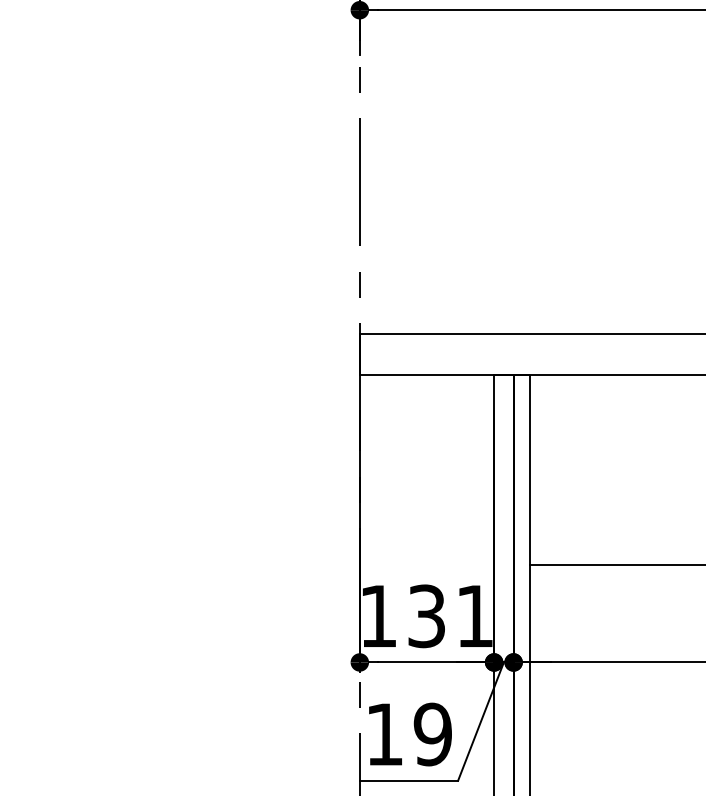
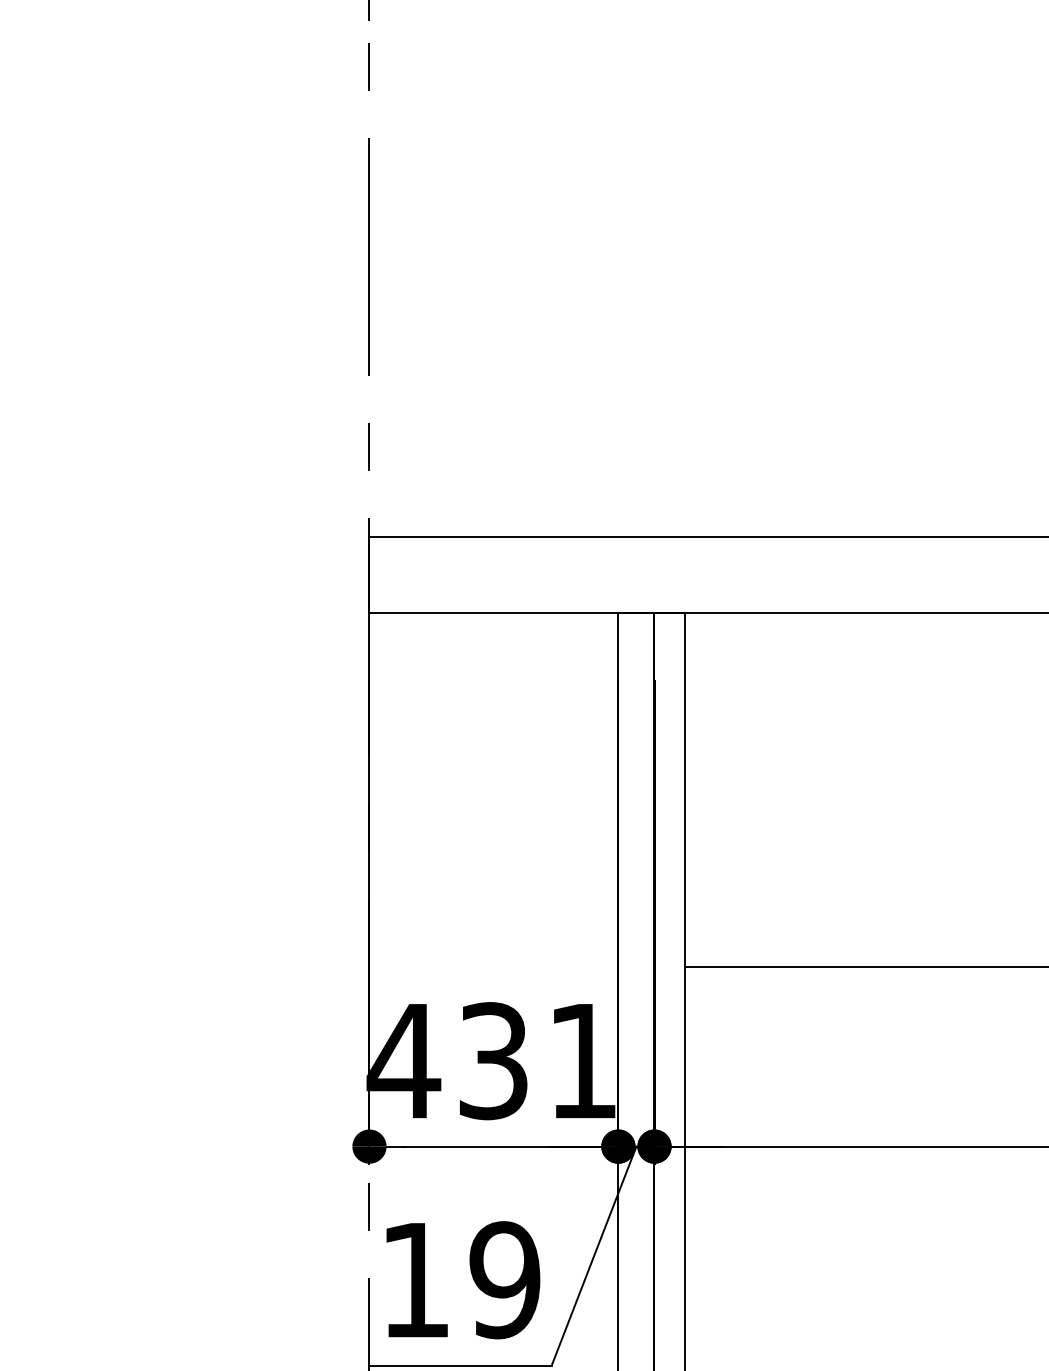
text: (378, 615) -> (404, 1059), 131 -> 431

